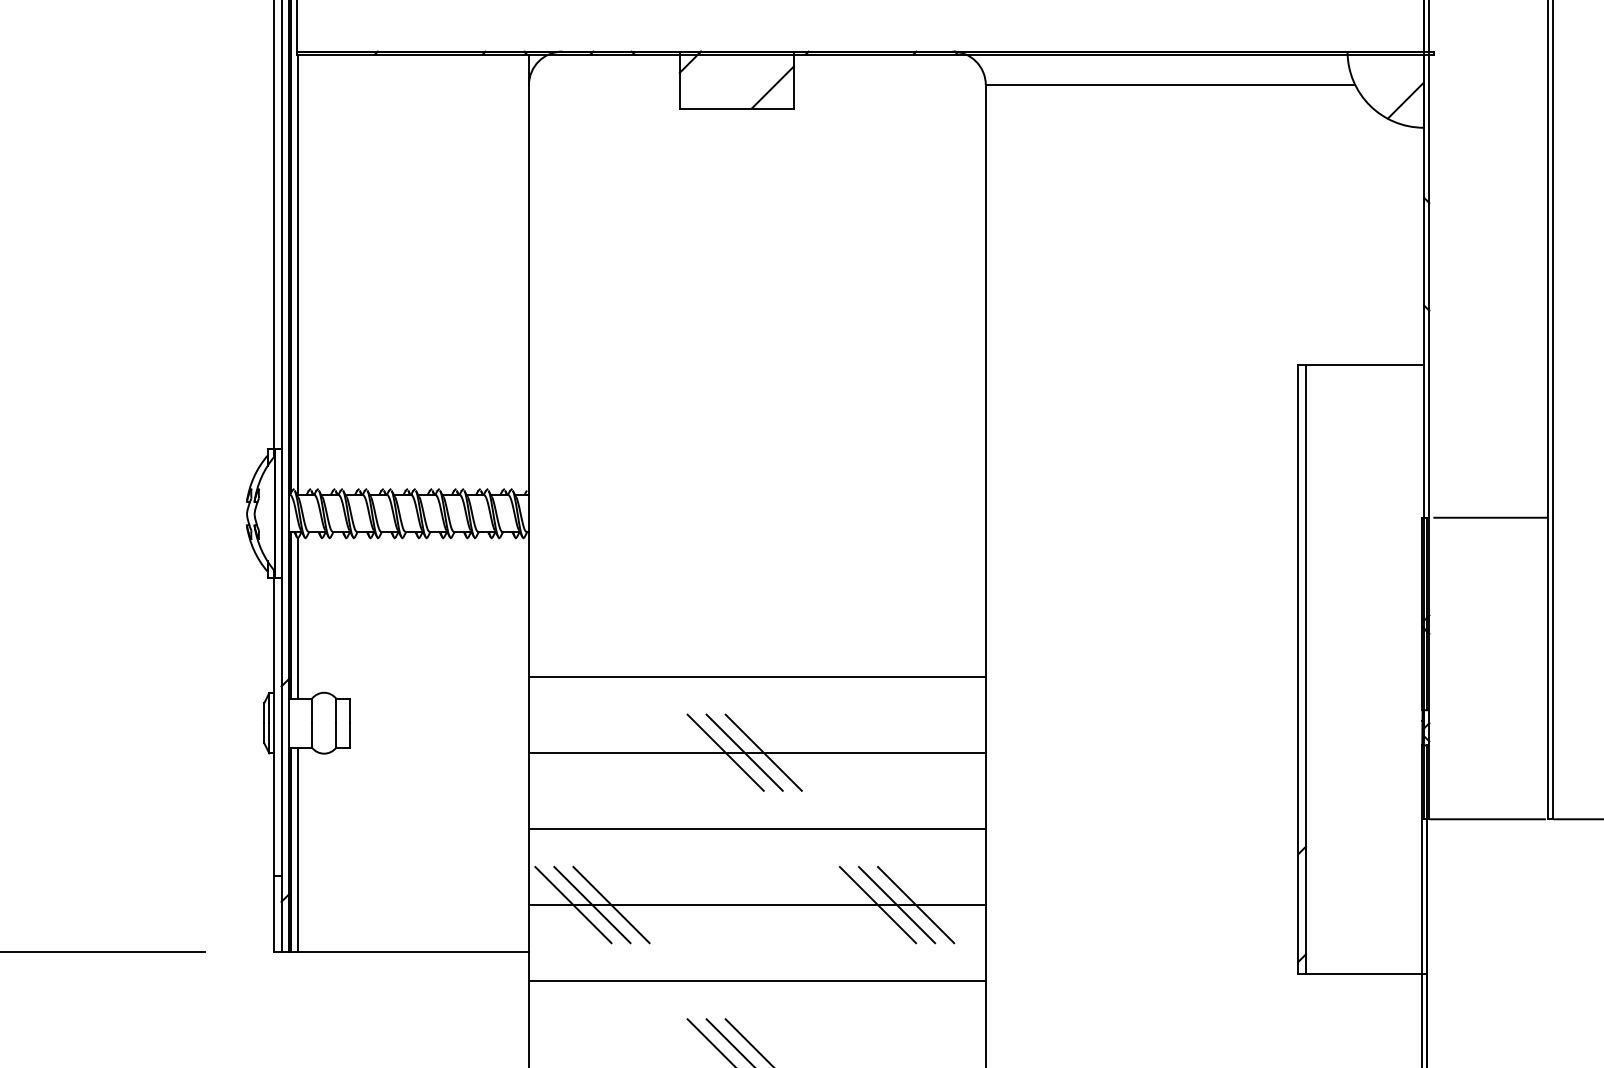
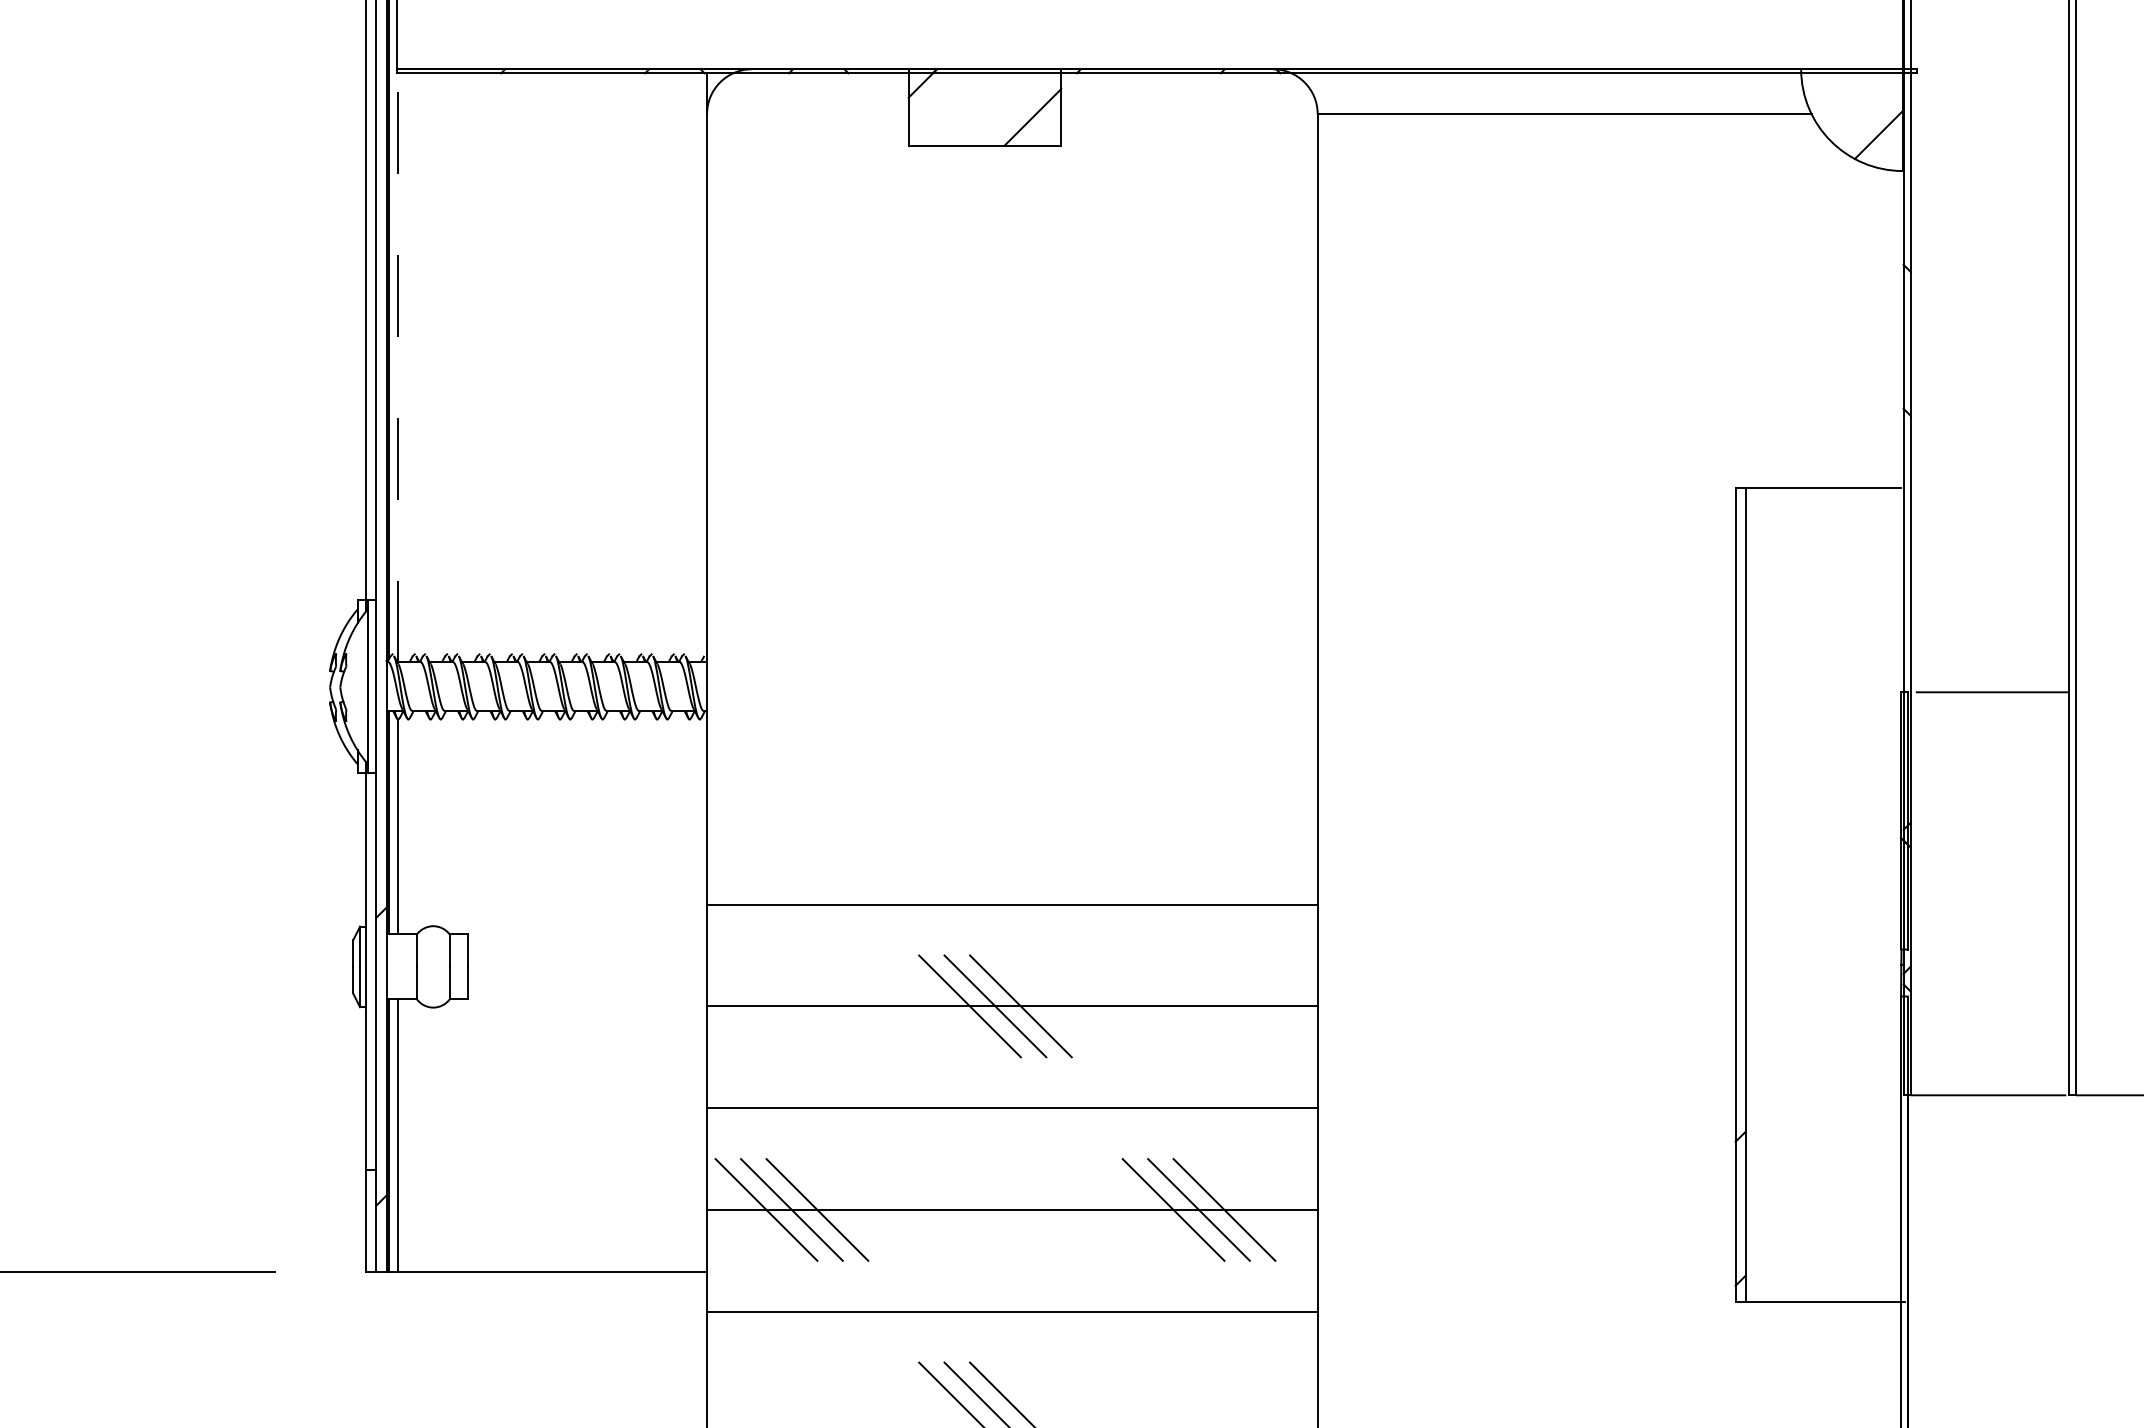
line: (298, 274) -> (398, 367), solid -> dashed

